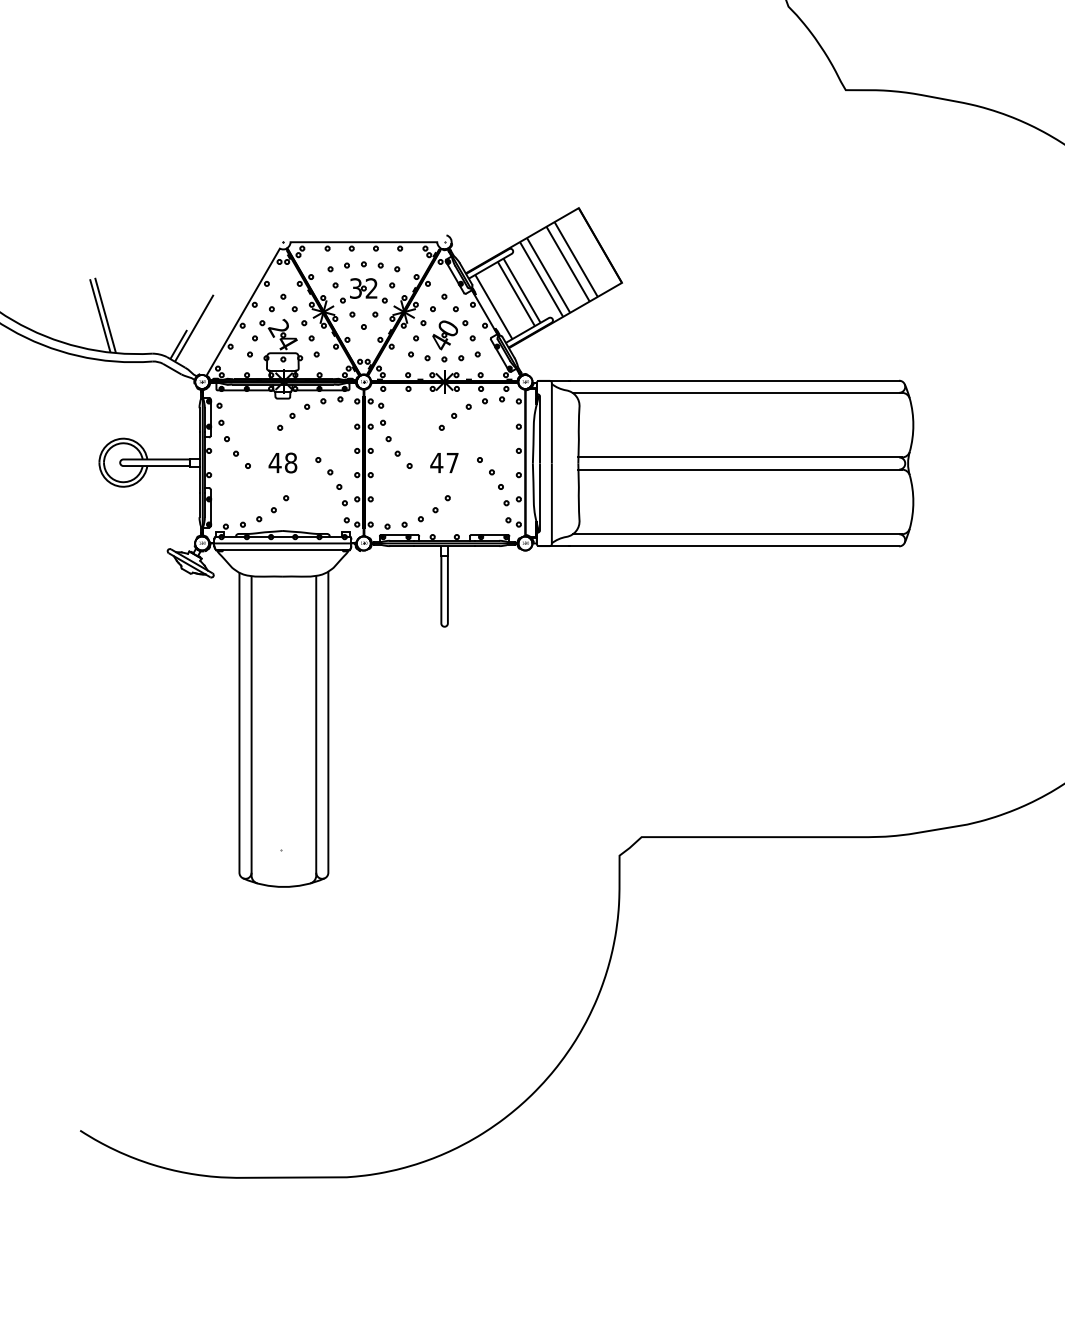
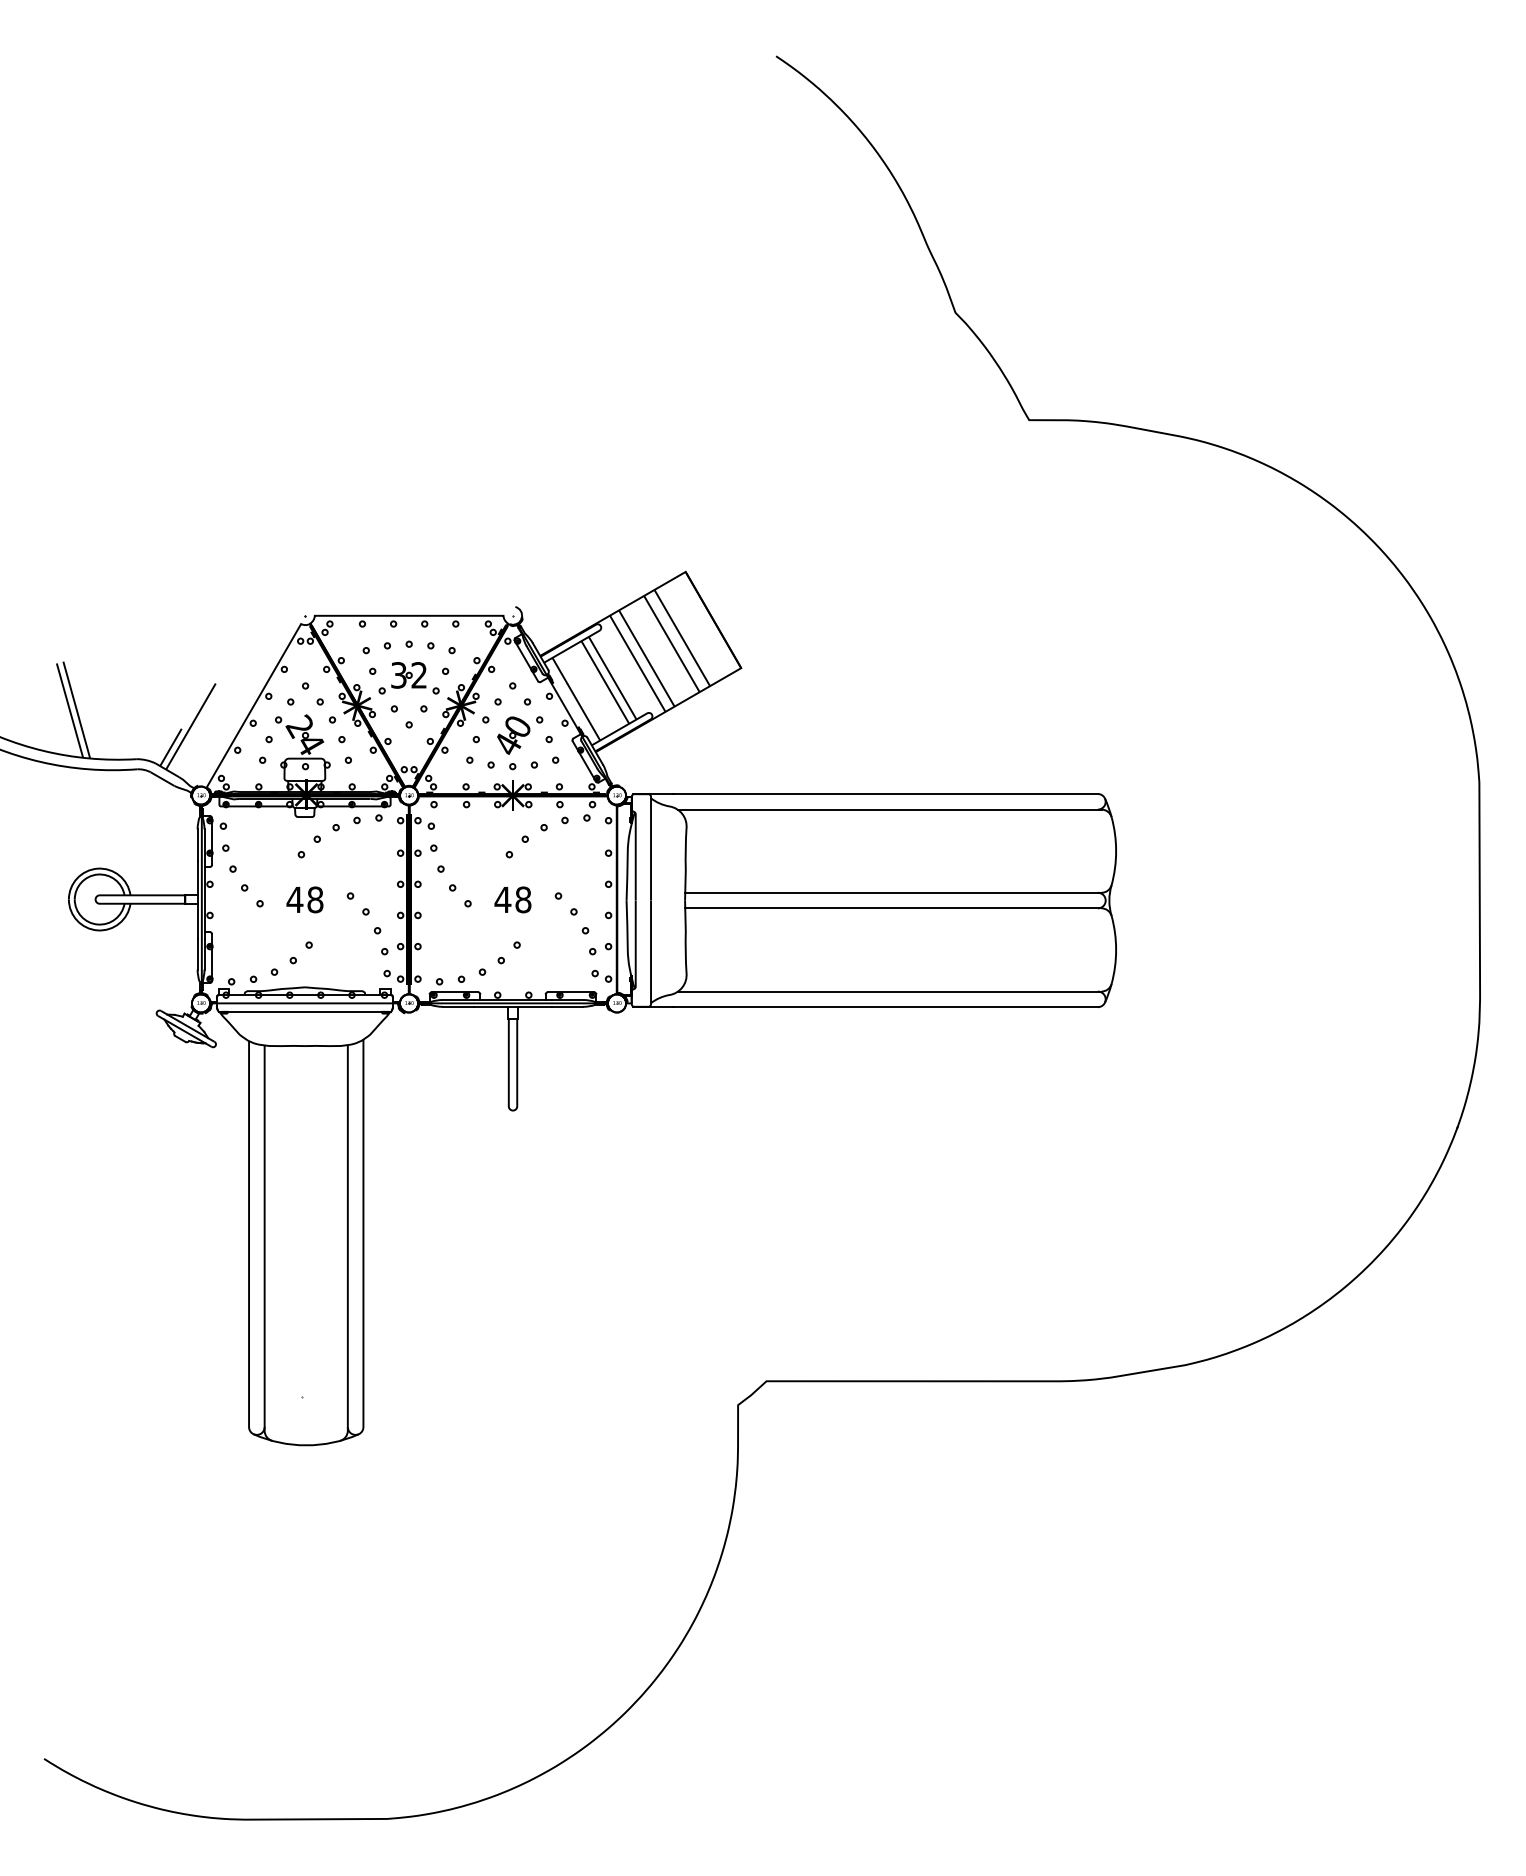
text: (452, 462) -> (523, 899), 47 -> 48

